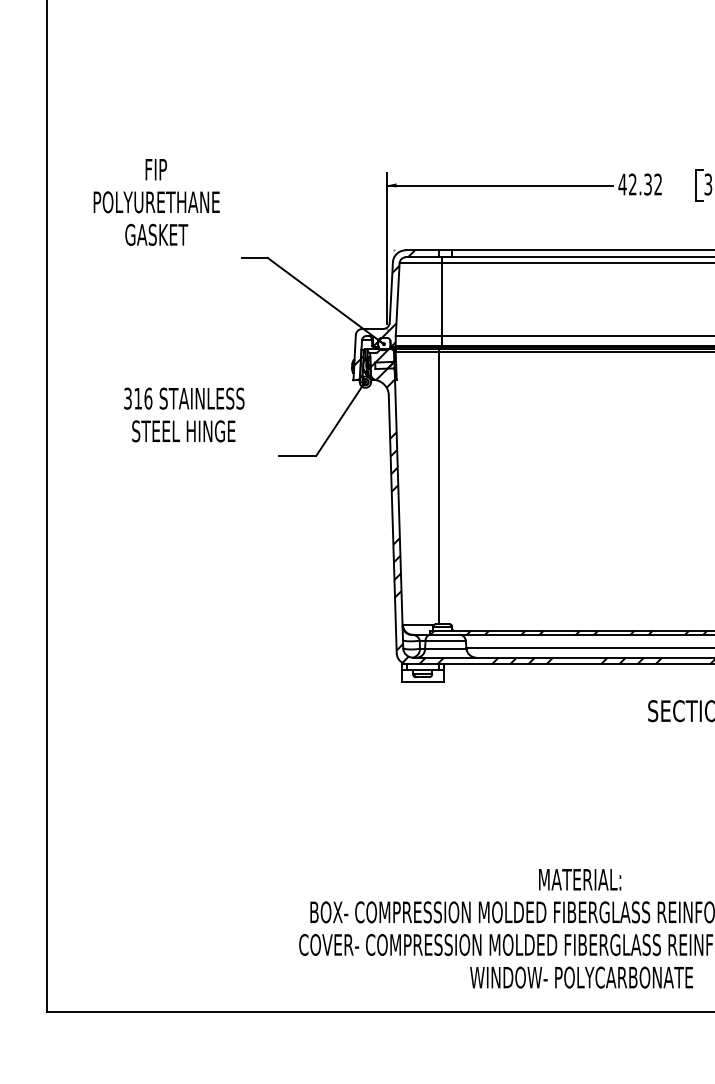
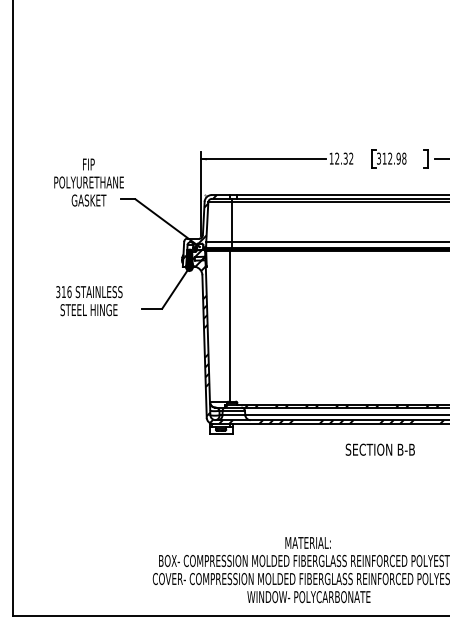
text: (622, 184) -> (331, 158), 42.32 -> 12.32
text: (155, 202) -> (88, 182), moved
text: (184, 415) -> (89, 301), moved

